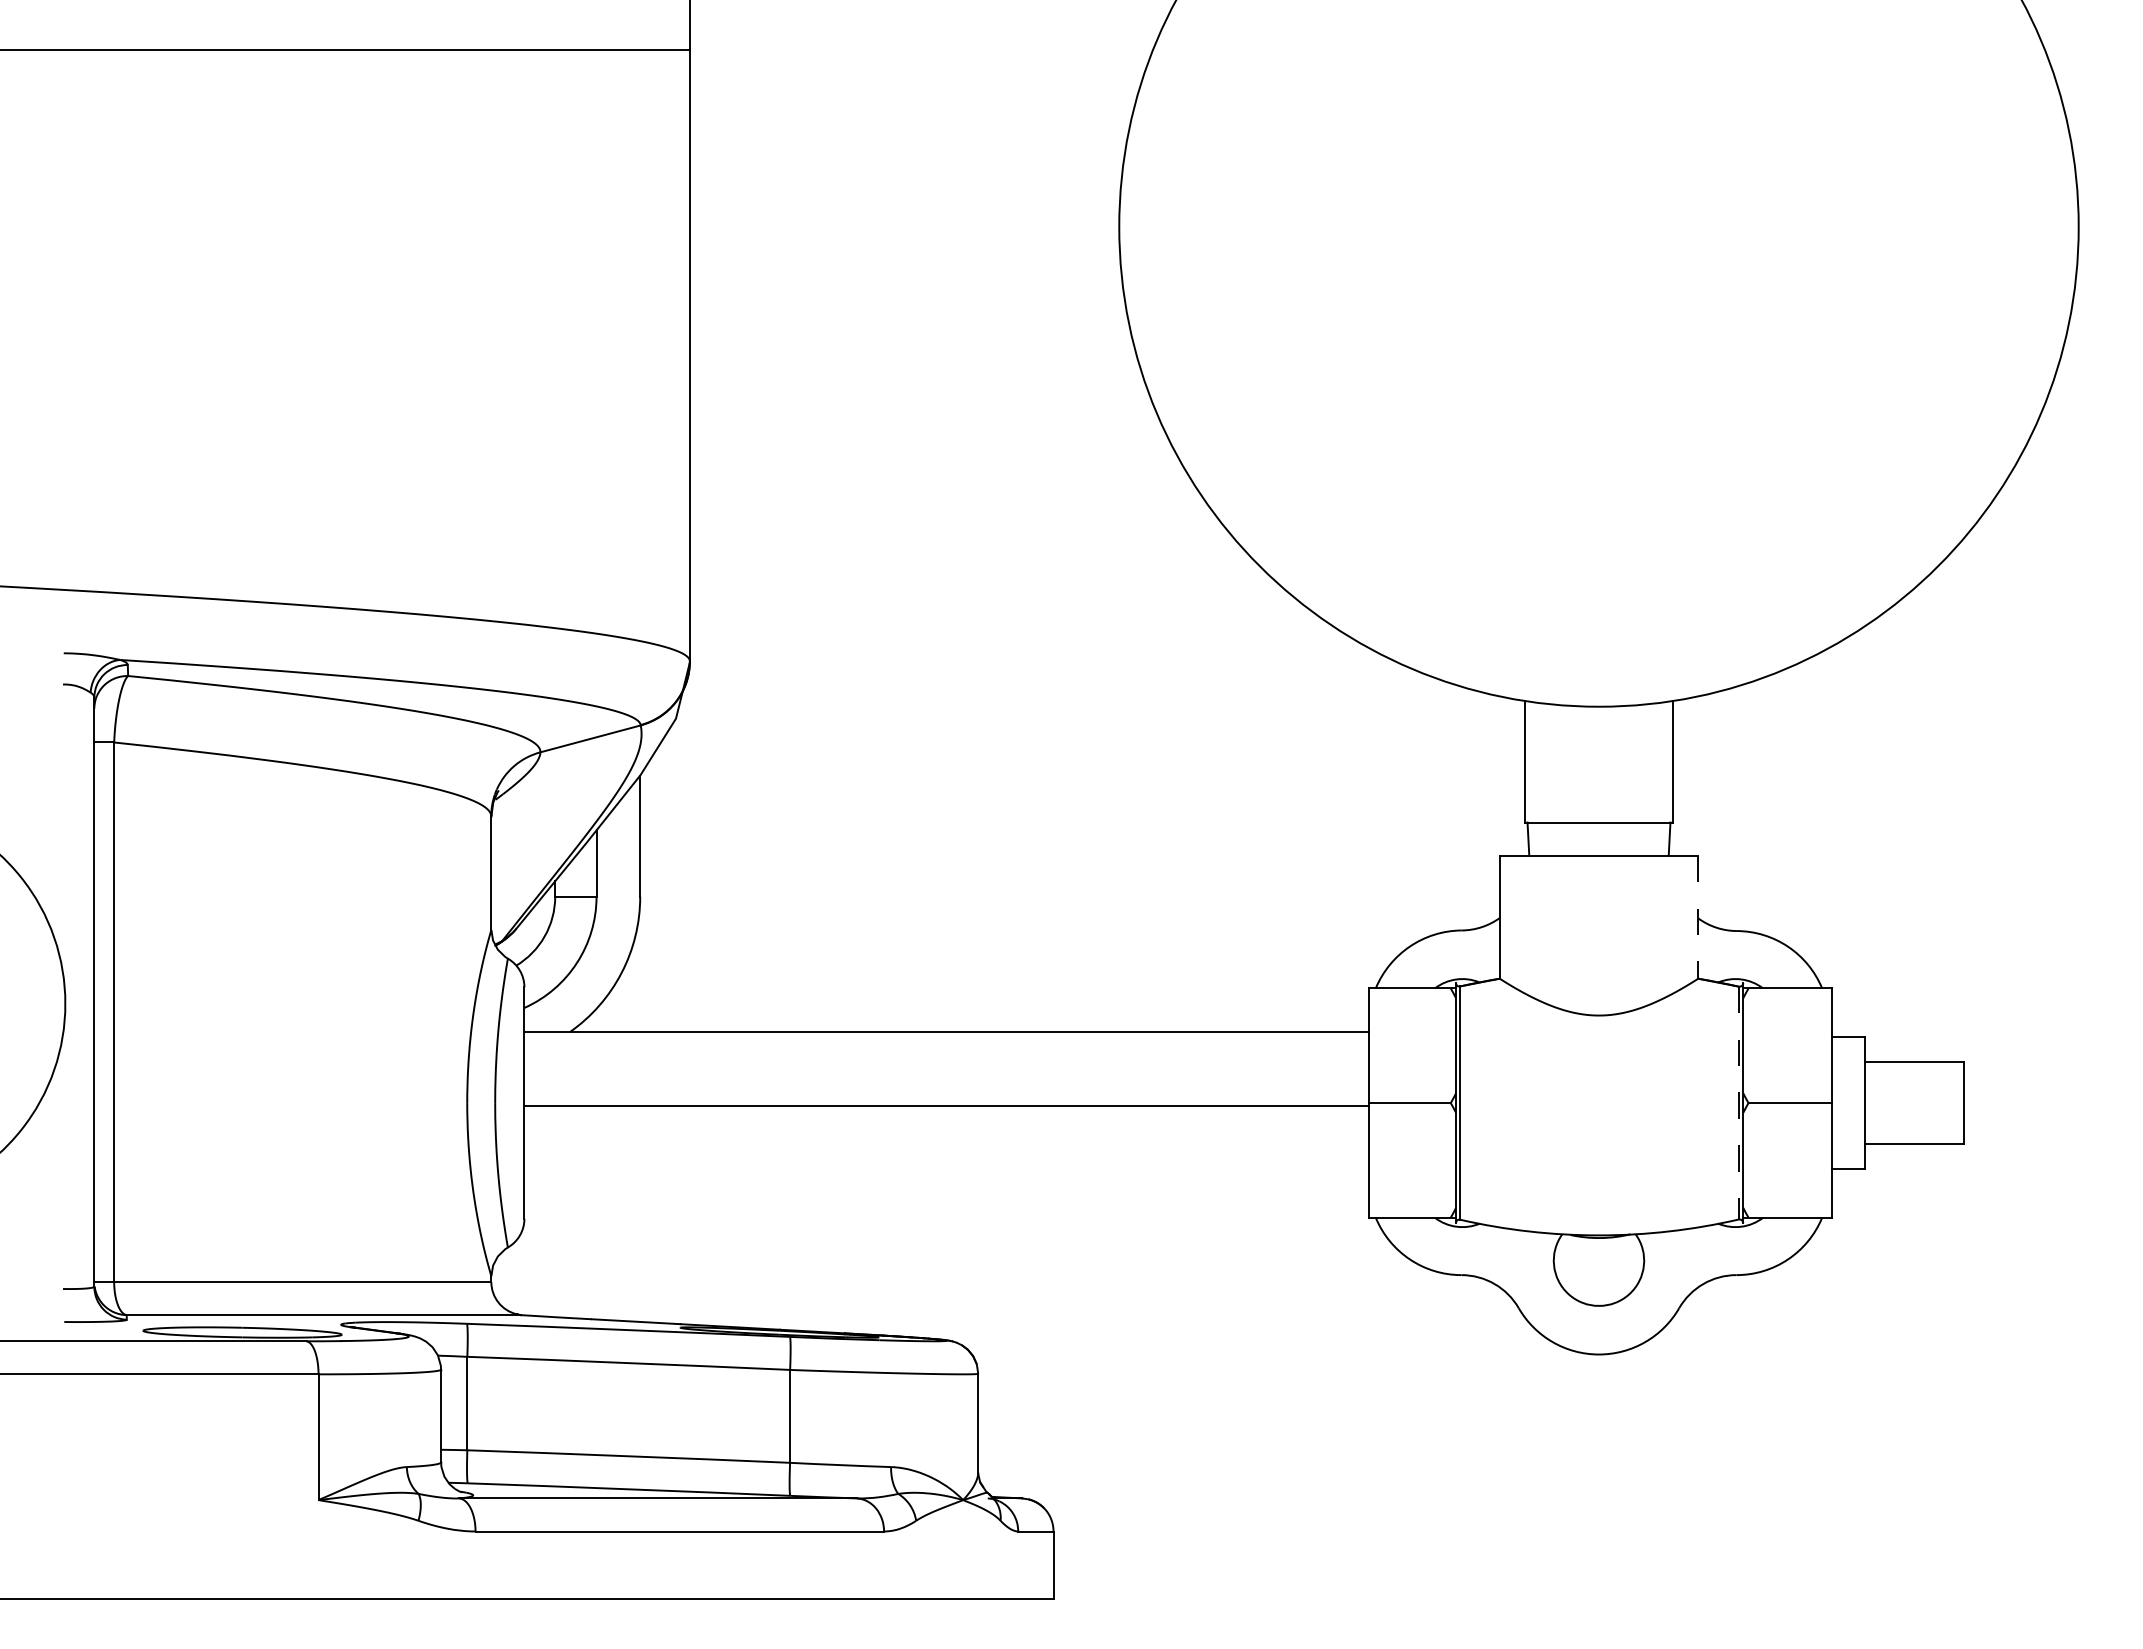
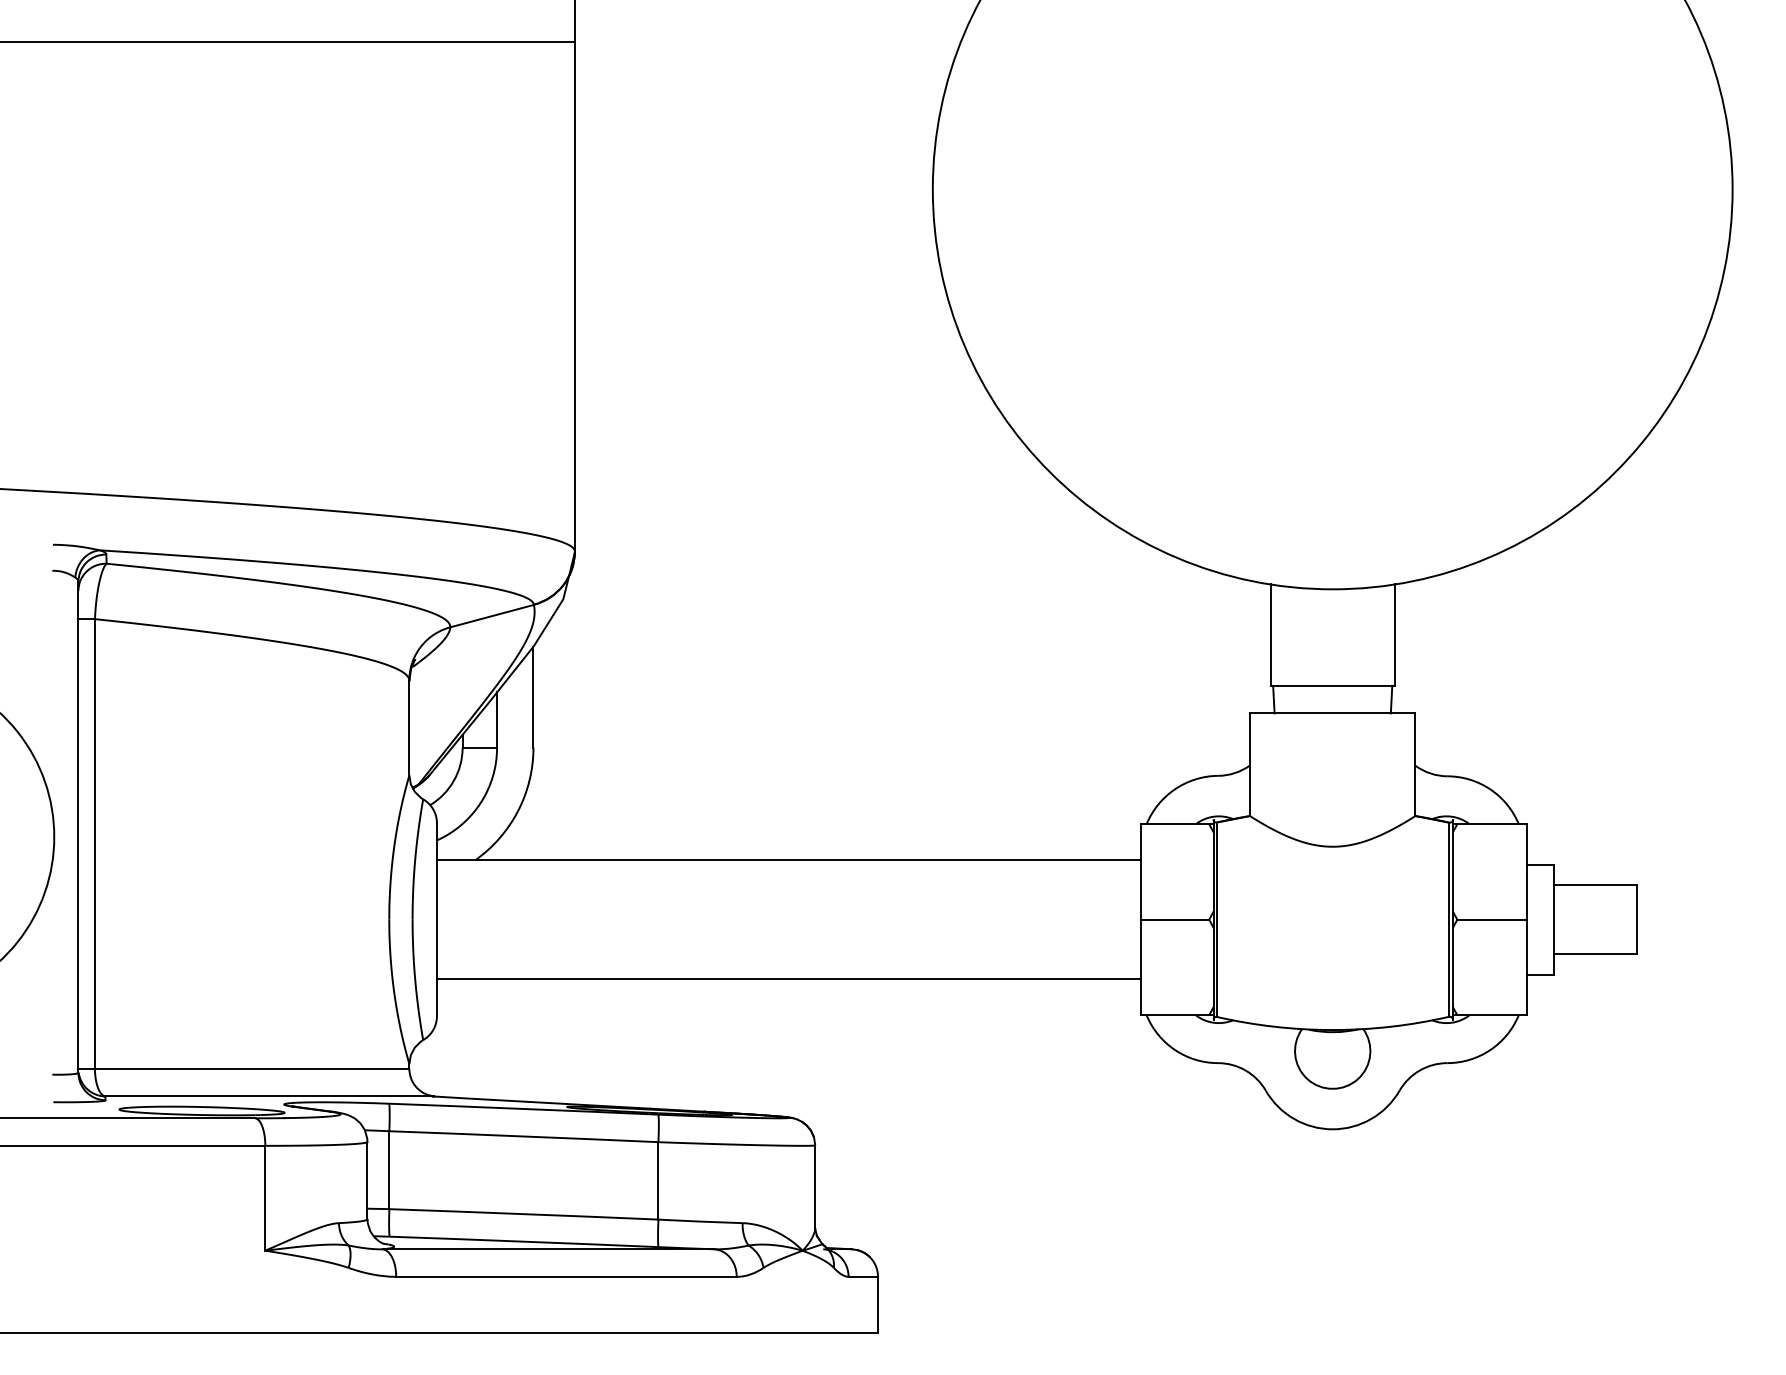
line: (1698, 917) -> (1415, 765), dashed -> solid
line: (1738, 1103) -> (1449, 920), dashed -> solid
line: (946, 1105) -> (788, 979), moved

